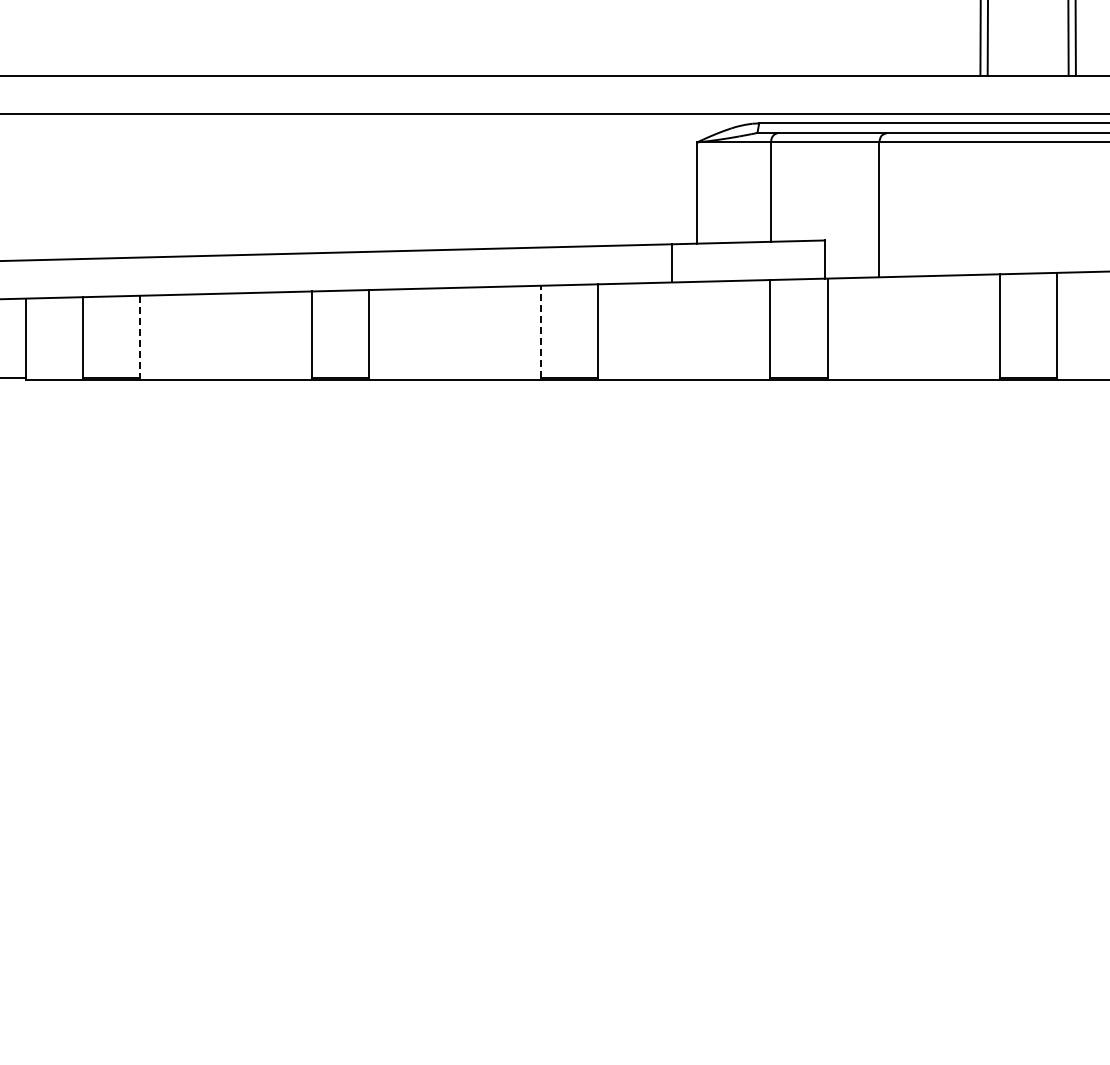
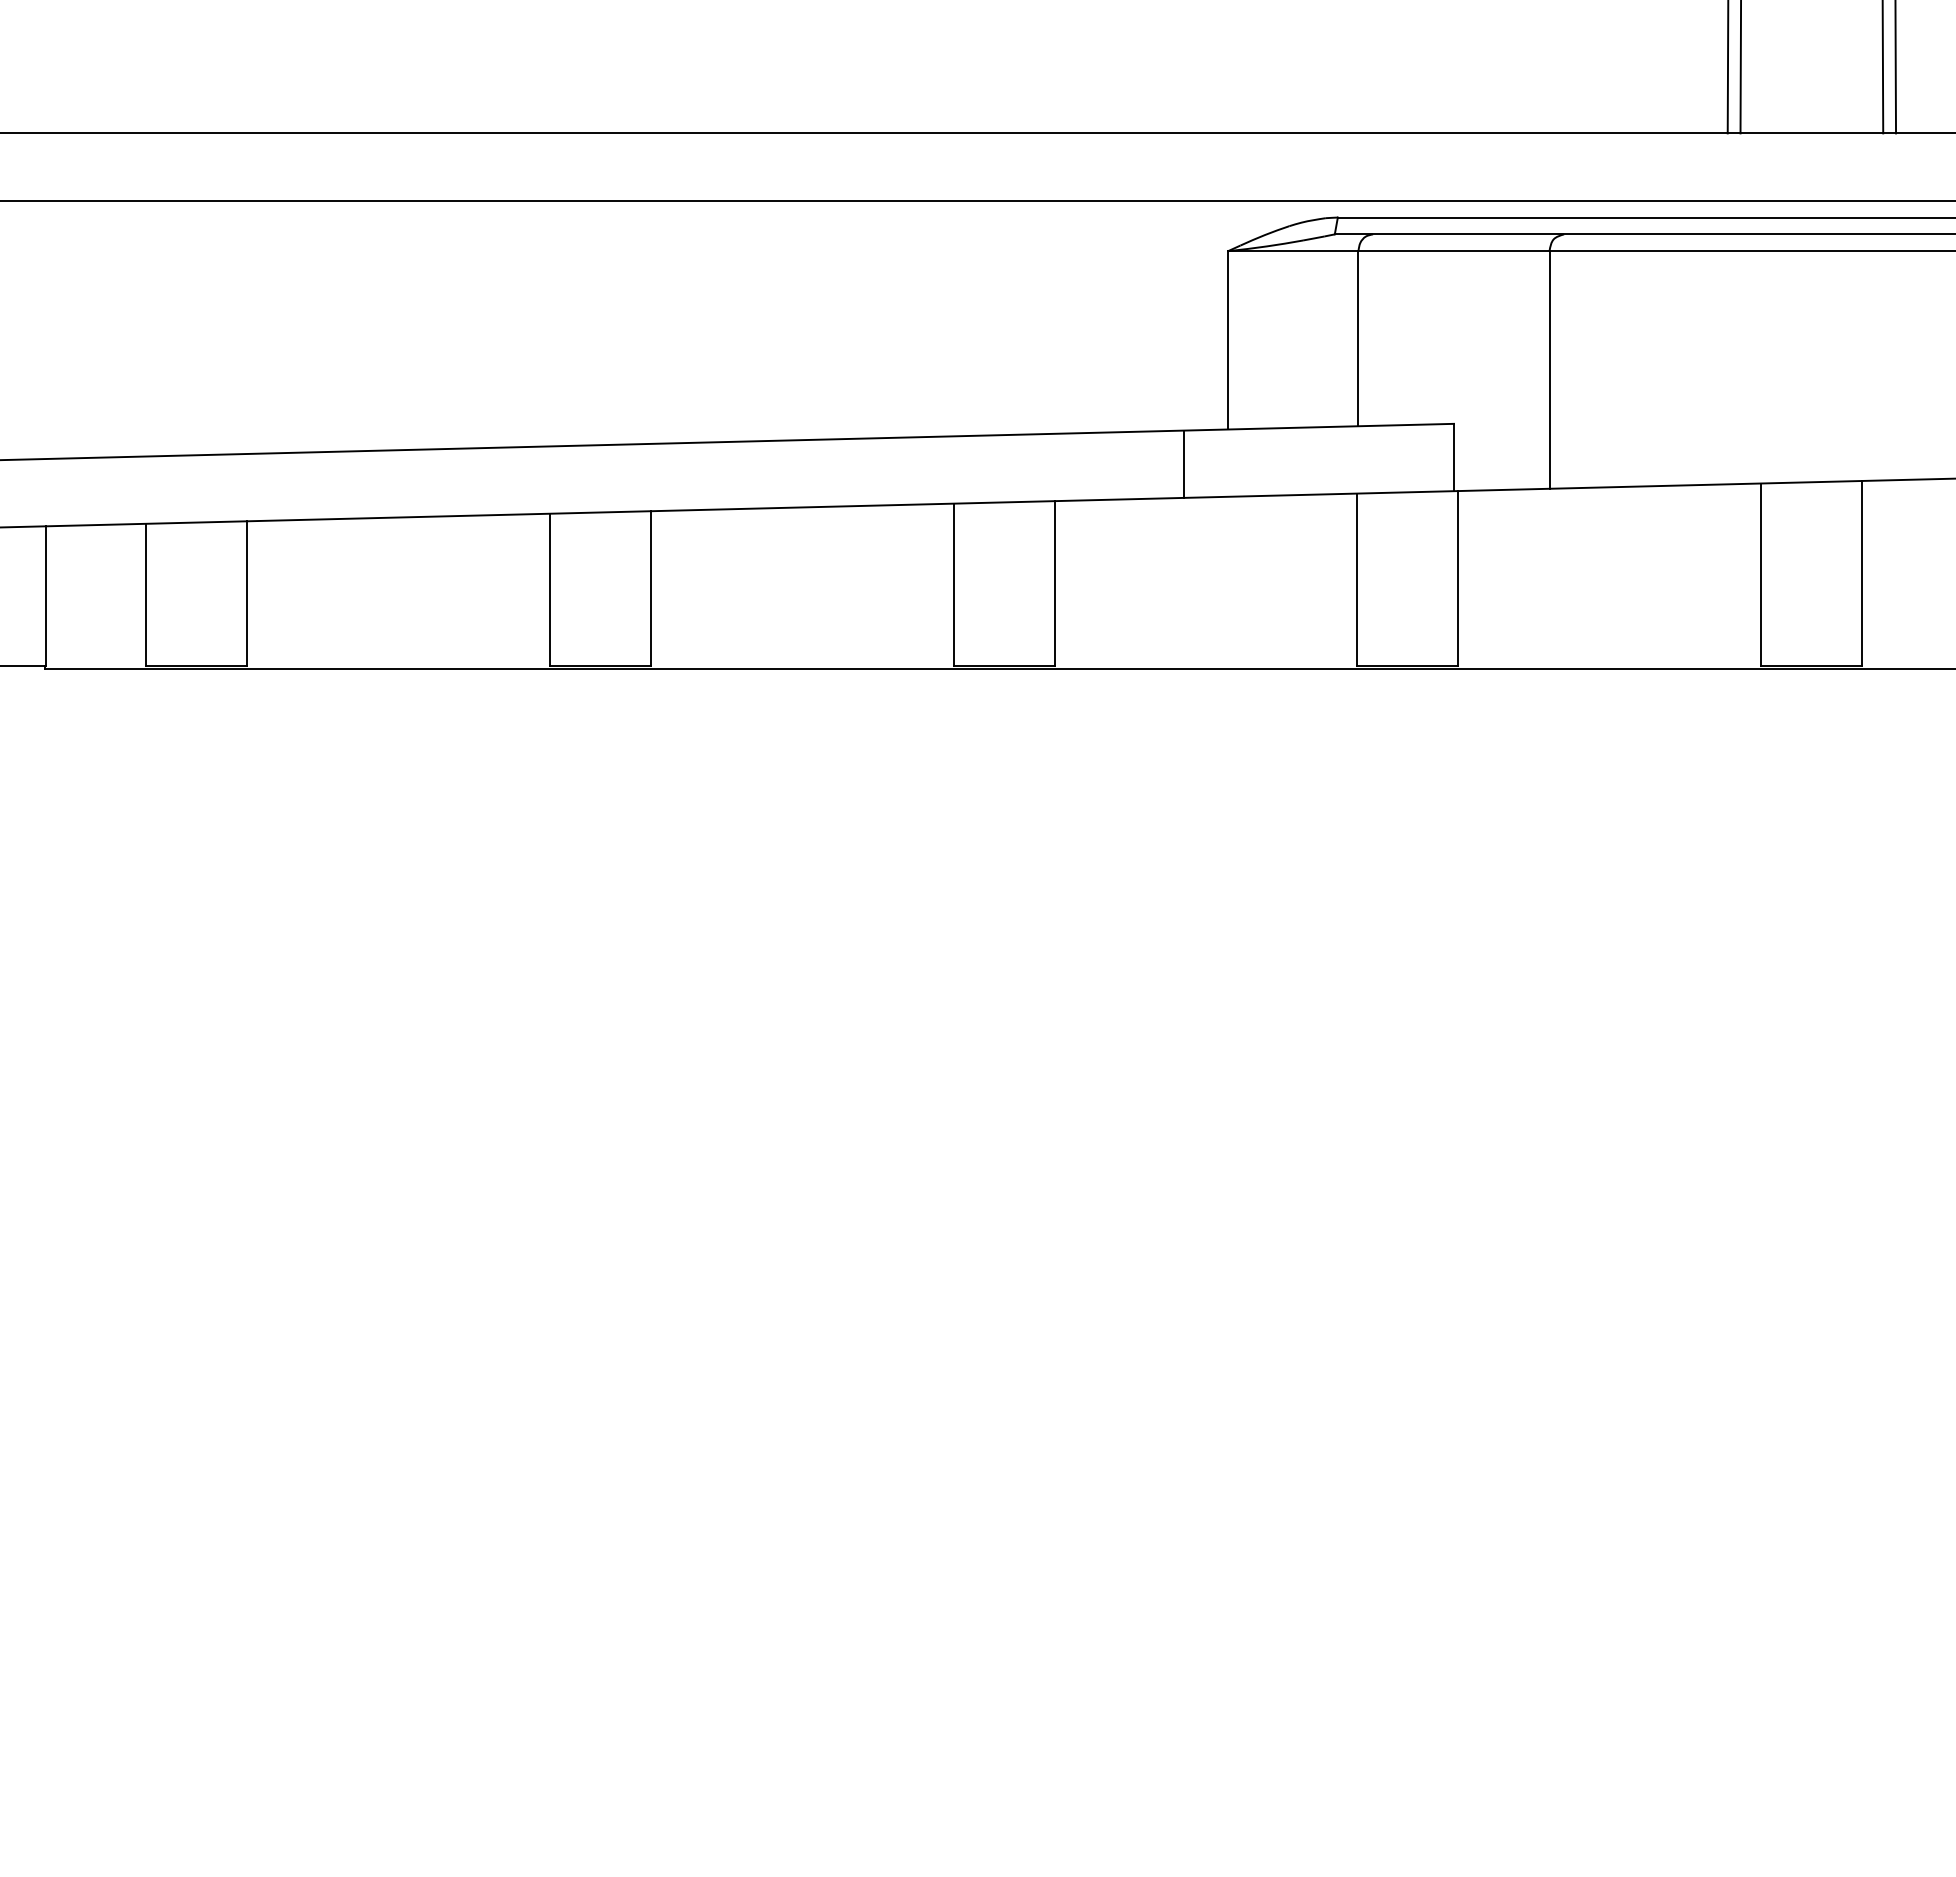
line: (541, 331) -> (954, 584), dashed -> solid
line: (140, 337) -> (247, 594), dashed -> solid

